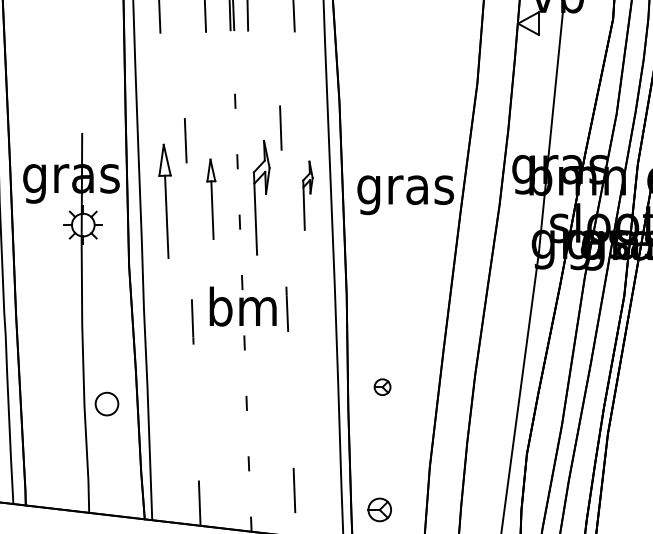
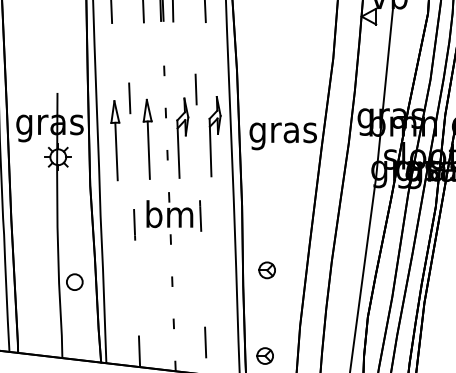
part: (307, 195) -> (214, 136), size x1.67
part: (211, 198) -> (147, 138), size x1.43
part: (381, 387) -> (266, 270), size x1.43

